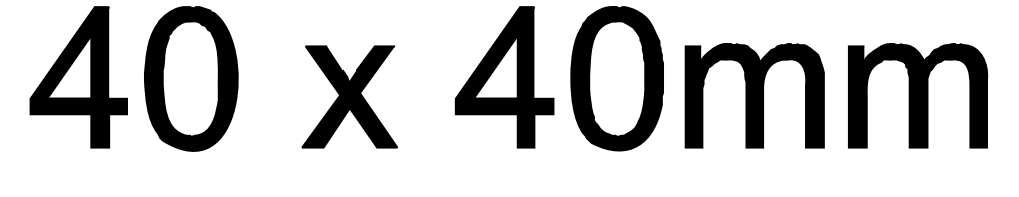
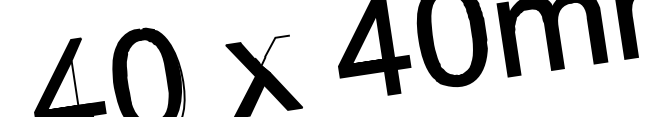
fill: (78, 52) -> (64, 74), removed
fill: (372, 70) -> (276, 55), removed

